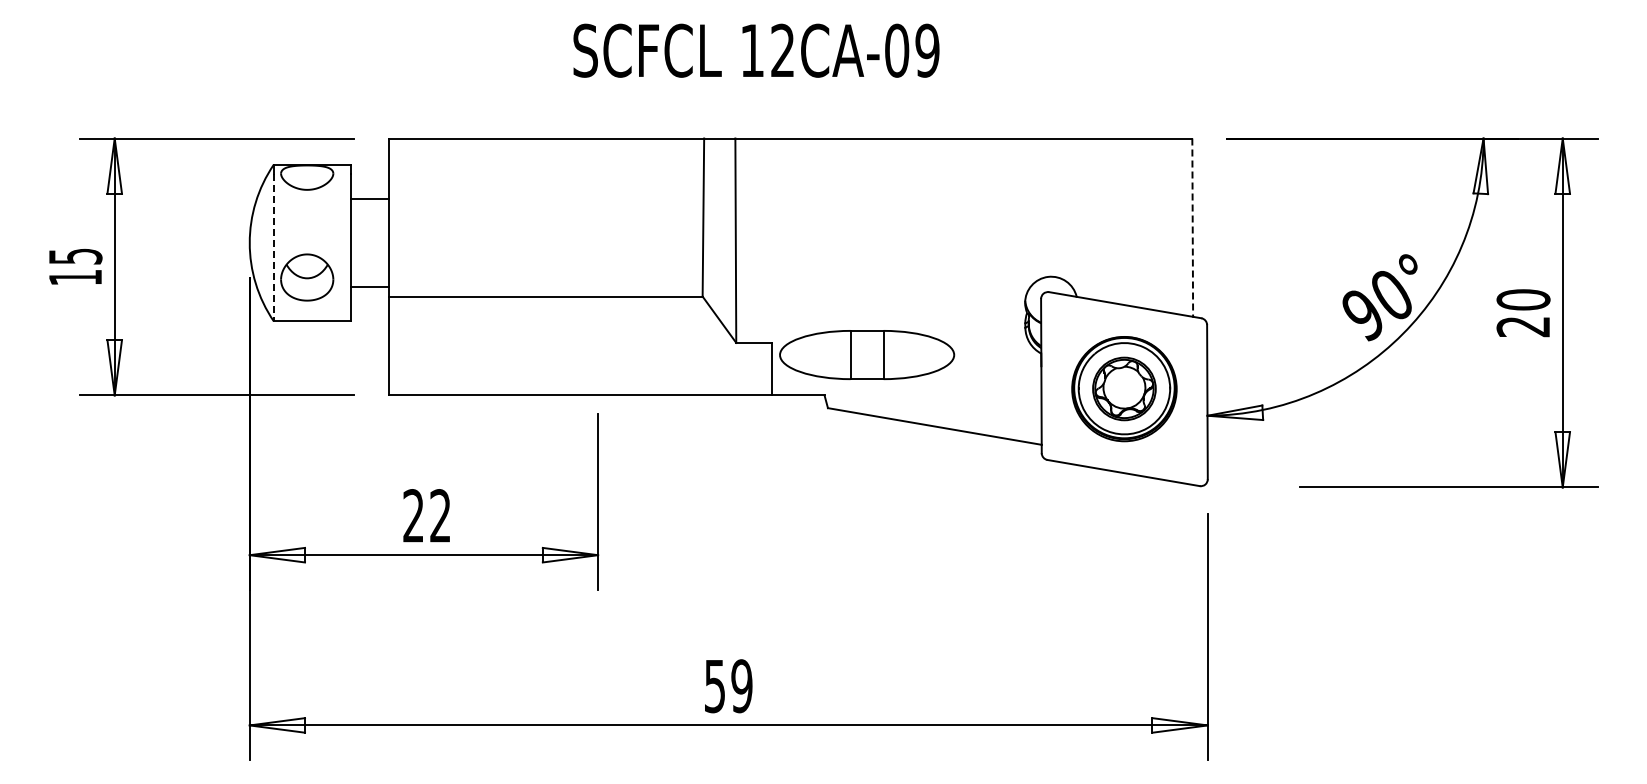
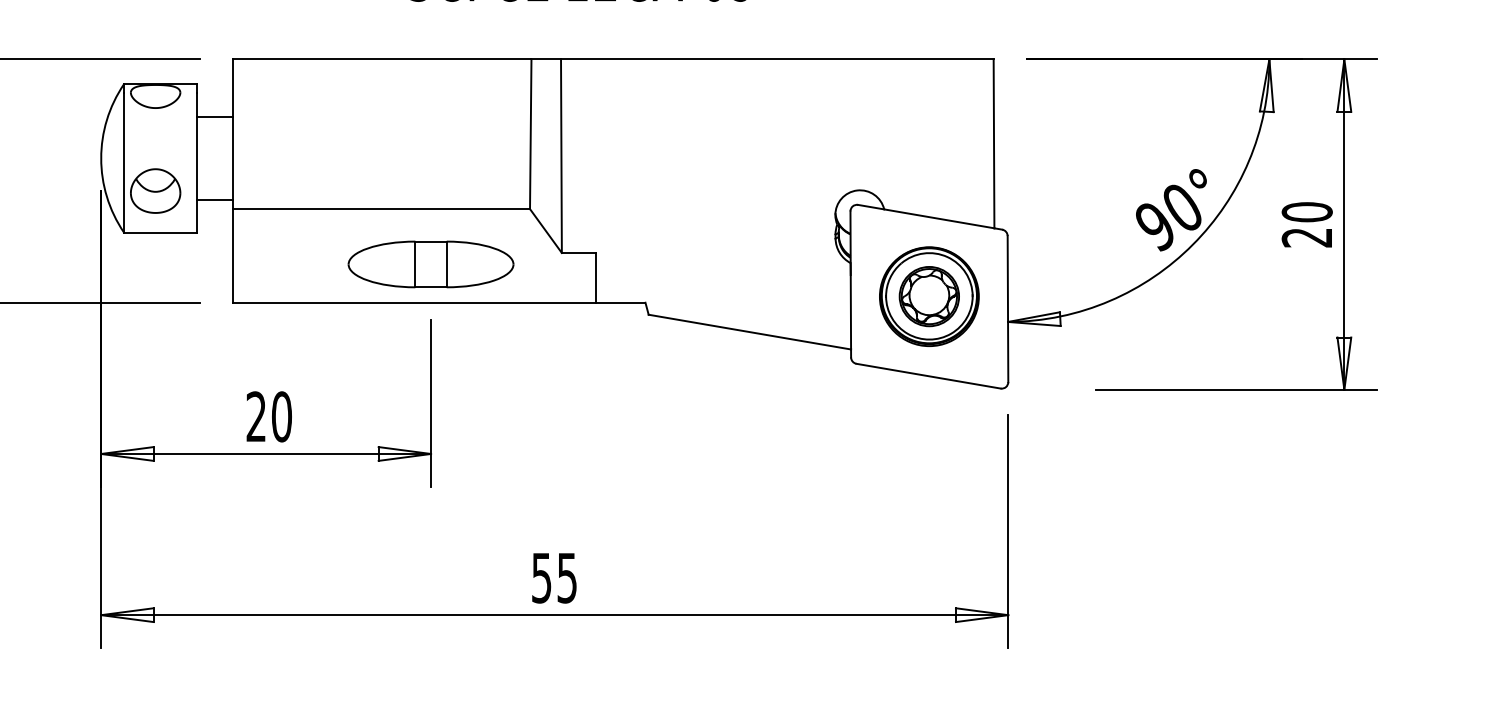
line: (1192, 228) -> (993, 144), dashed -> solid
line: (273, 247) -> (123, 162), dashed -> solid
part: (867, 354) -> (431, 263), moved
text: (440, 516) -> (281, 417), 22 -> 20
text: (741, 686) -> (566, 578), 59 -> 55

